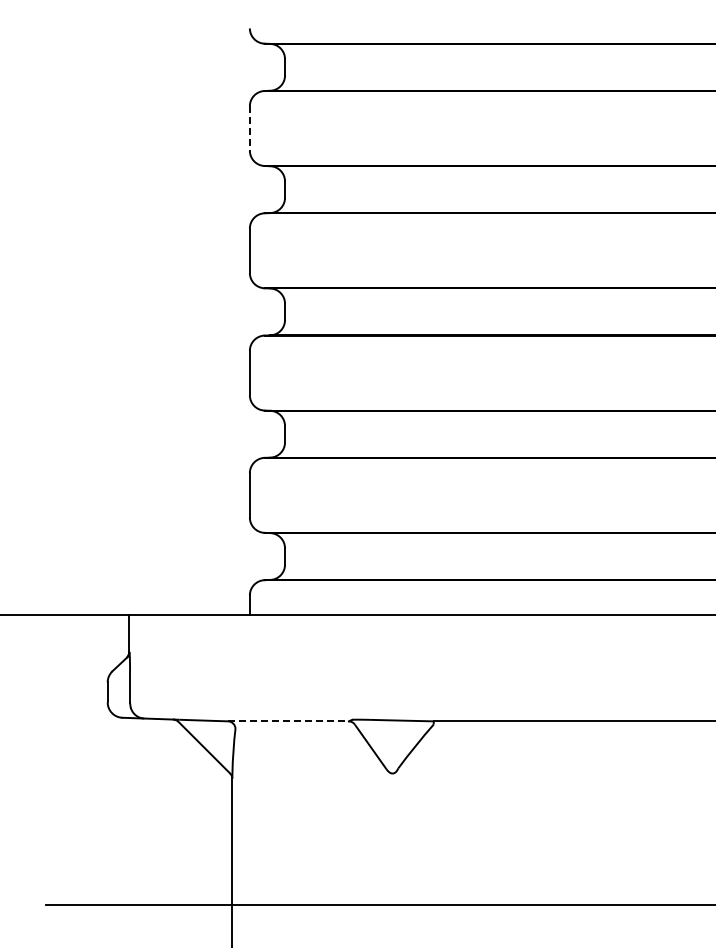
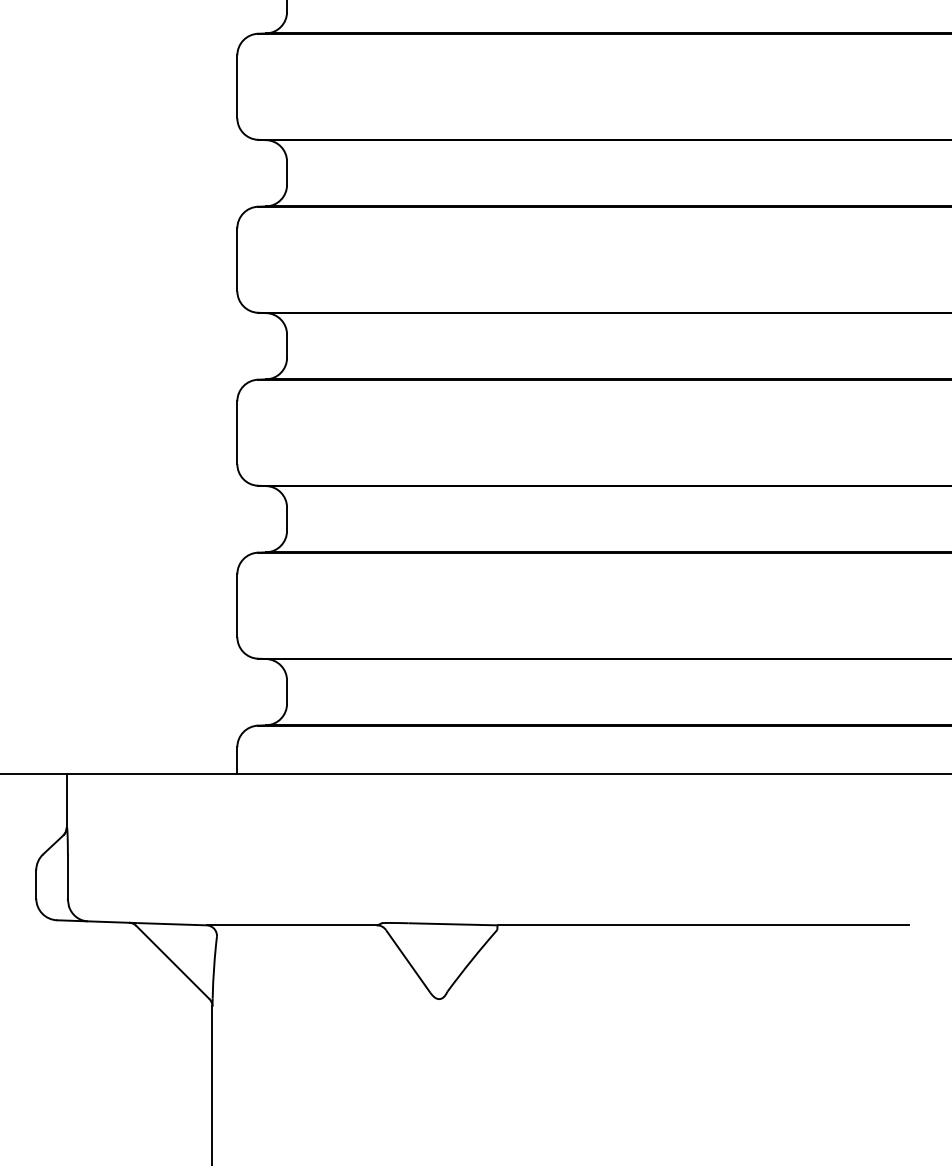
line: (249, 128) -> (236, 86), dashed -> solid
line: (289, 721) -> (293, 925), dashed -> solid

